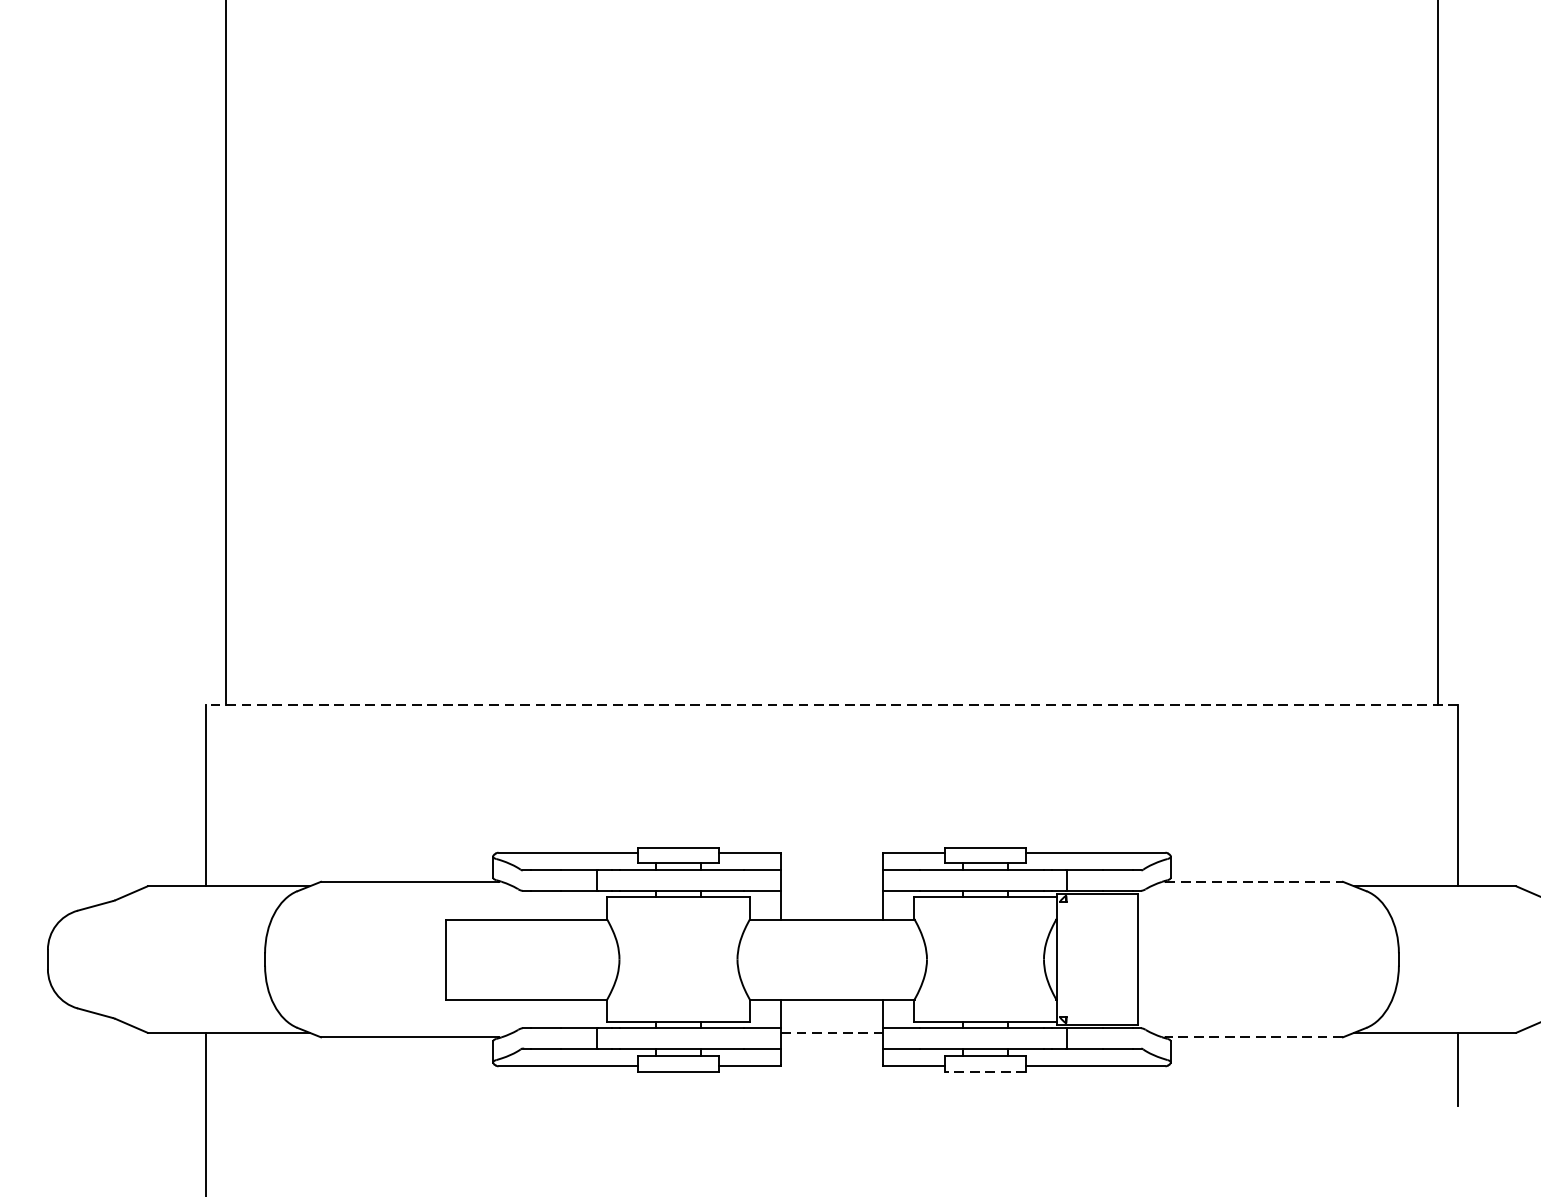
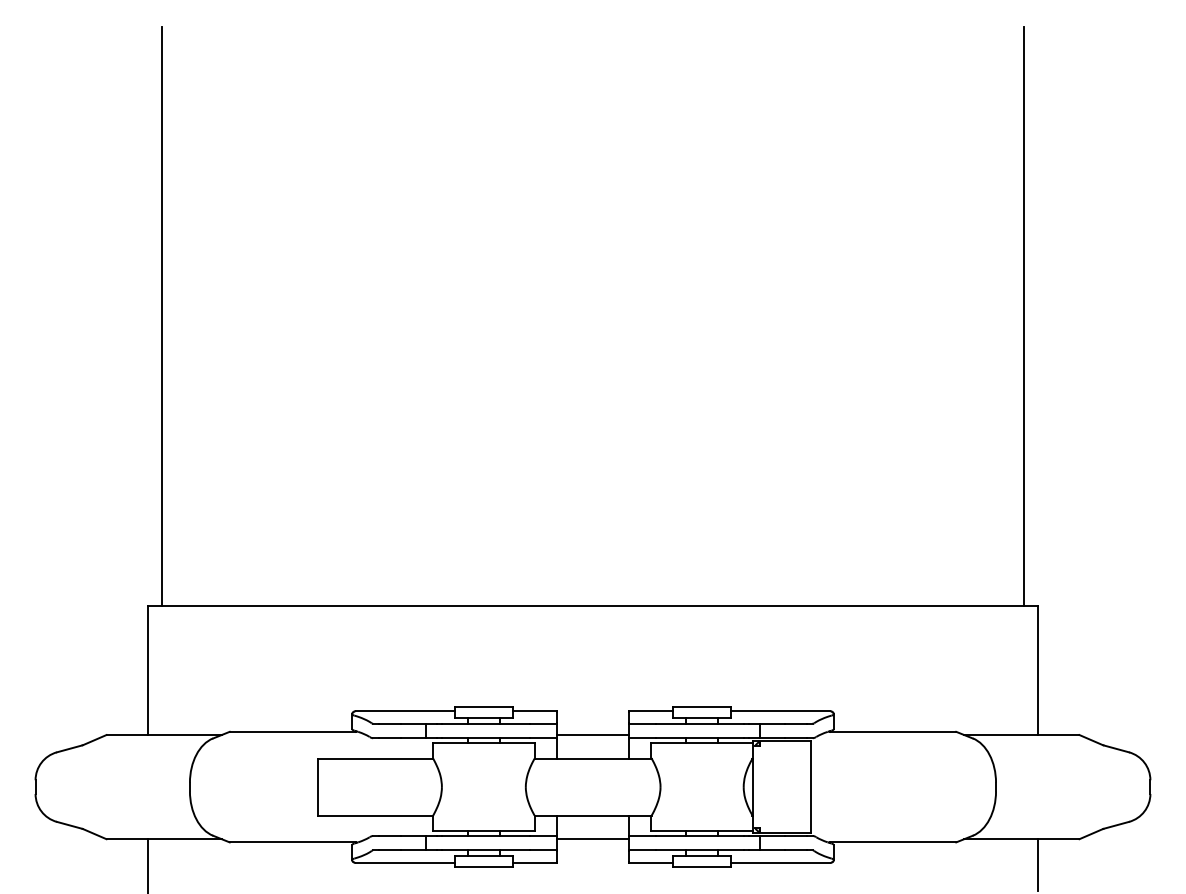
line: (831, 705) -> (592, 606), dashed -> solid
line: (1254, 881) -> (893, 731), dashed -> solid
line: (831, 886) -> (592, 735), added
line: (832, 1033) -> (593, 839), dashed -> solid
line: (1253, 1037) -> (892, 842), dashed -> solid
line: (986, 1071) -> (702, 866), dashed -> solid

